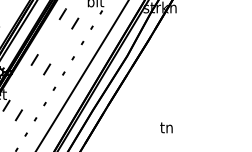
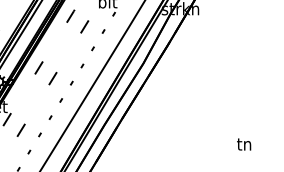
text: (166, 127) -> (244, 144), moved

